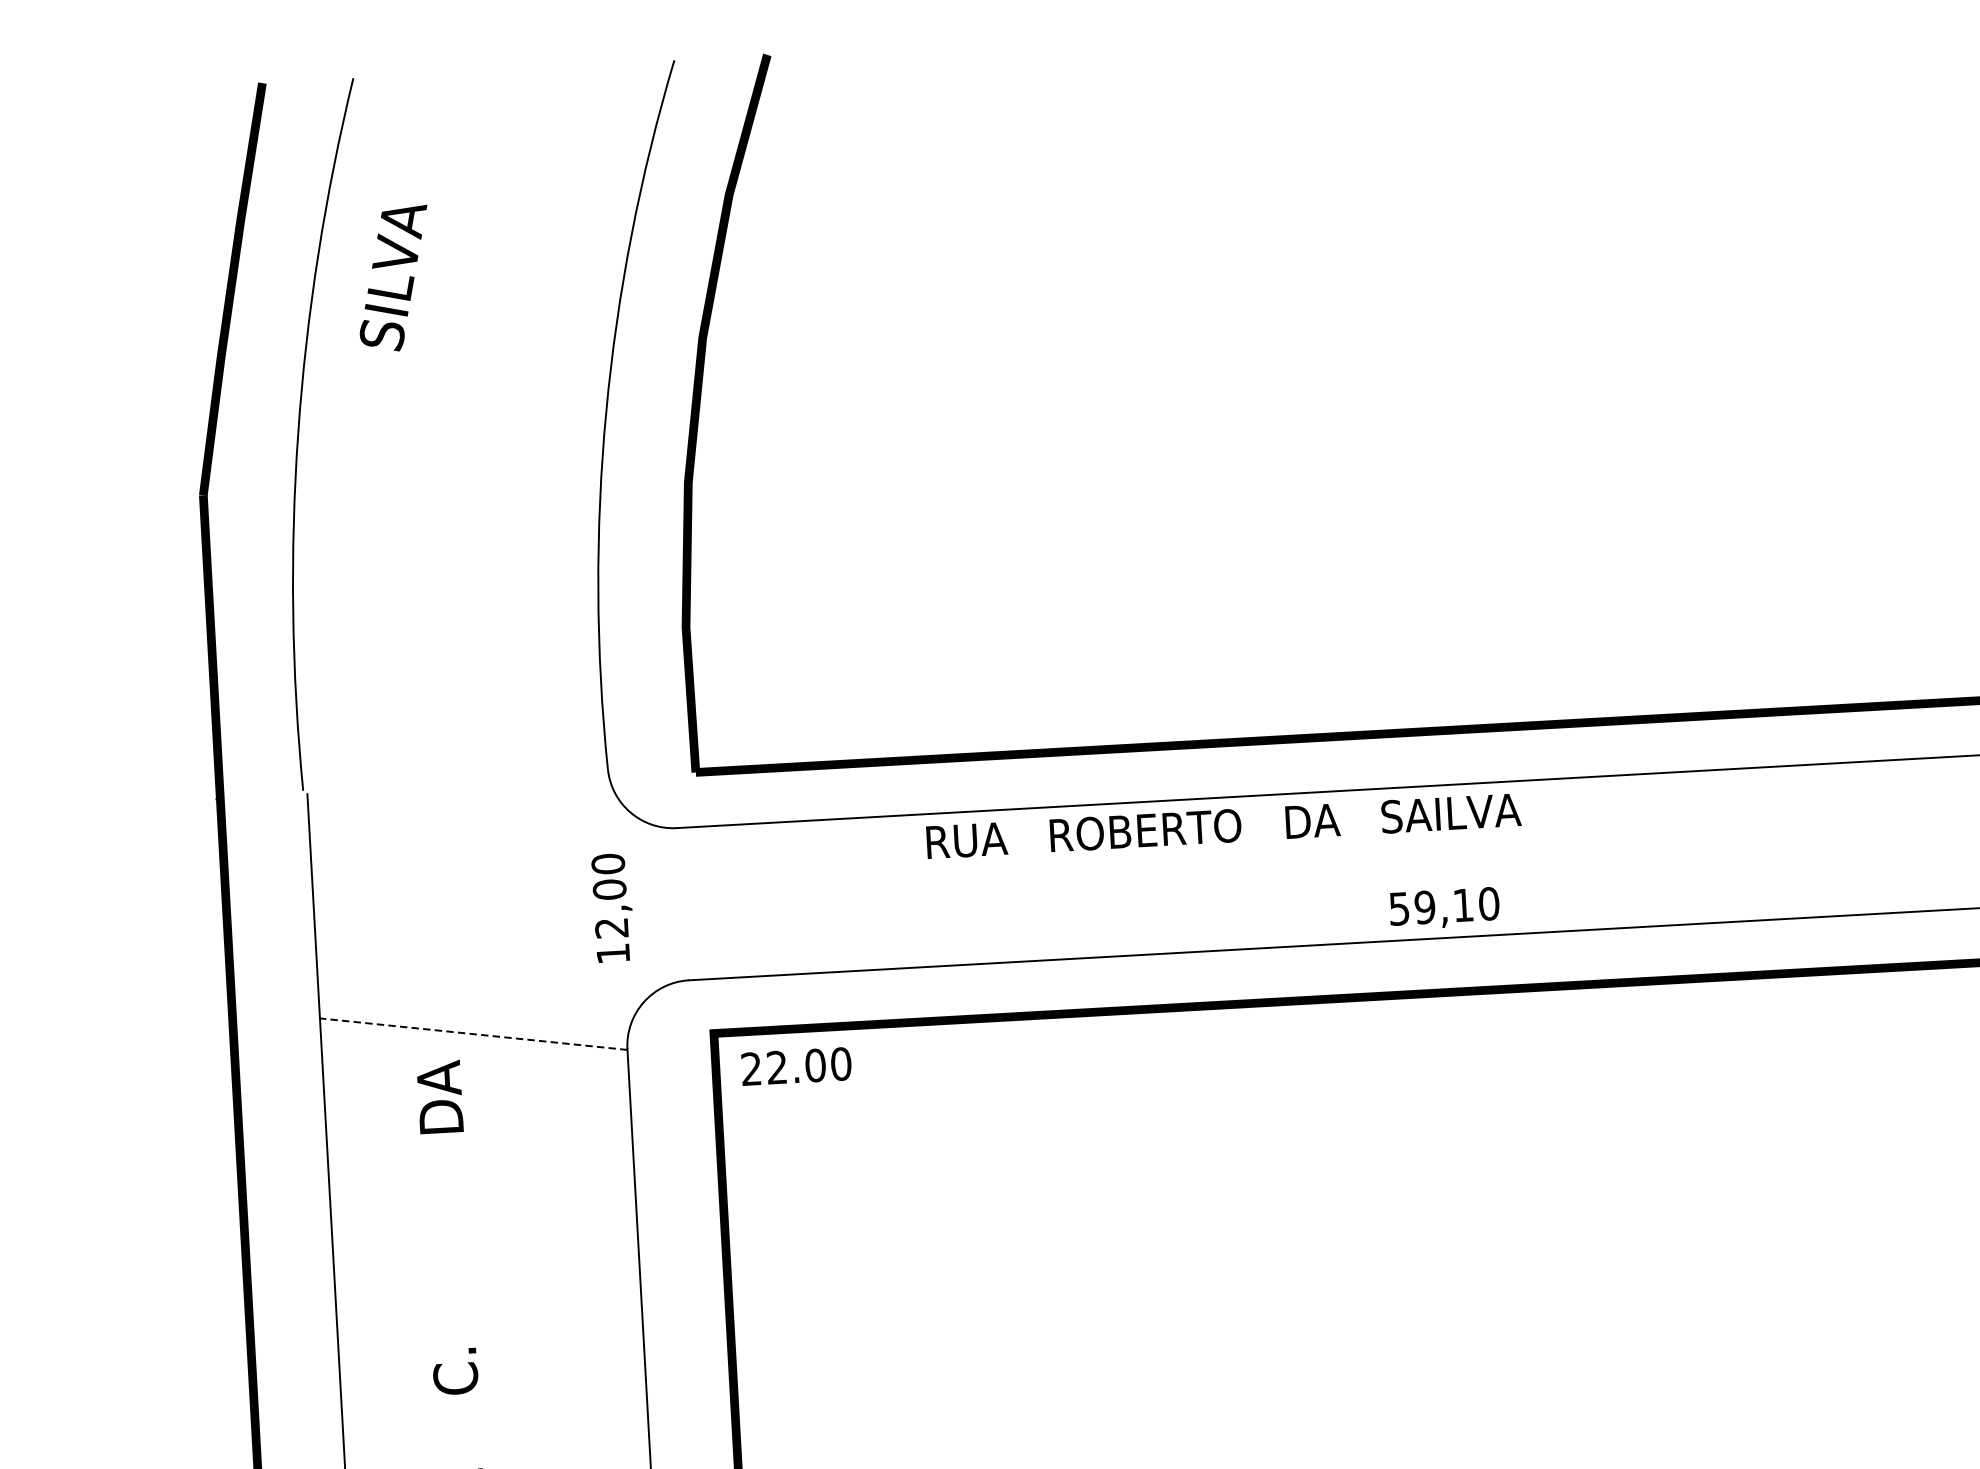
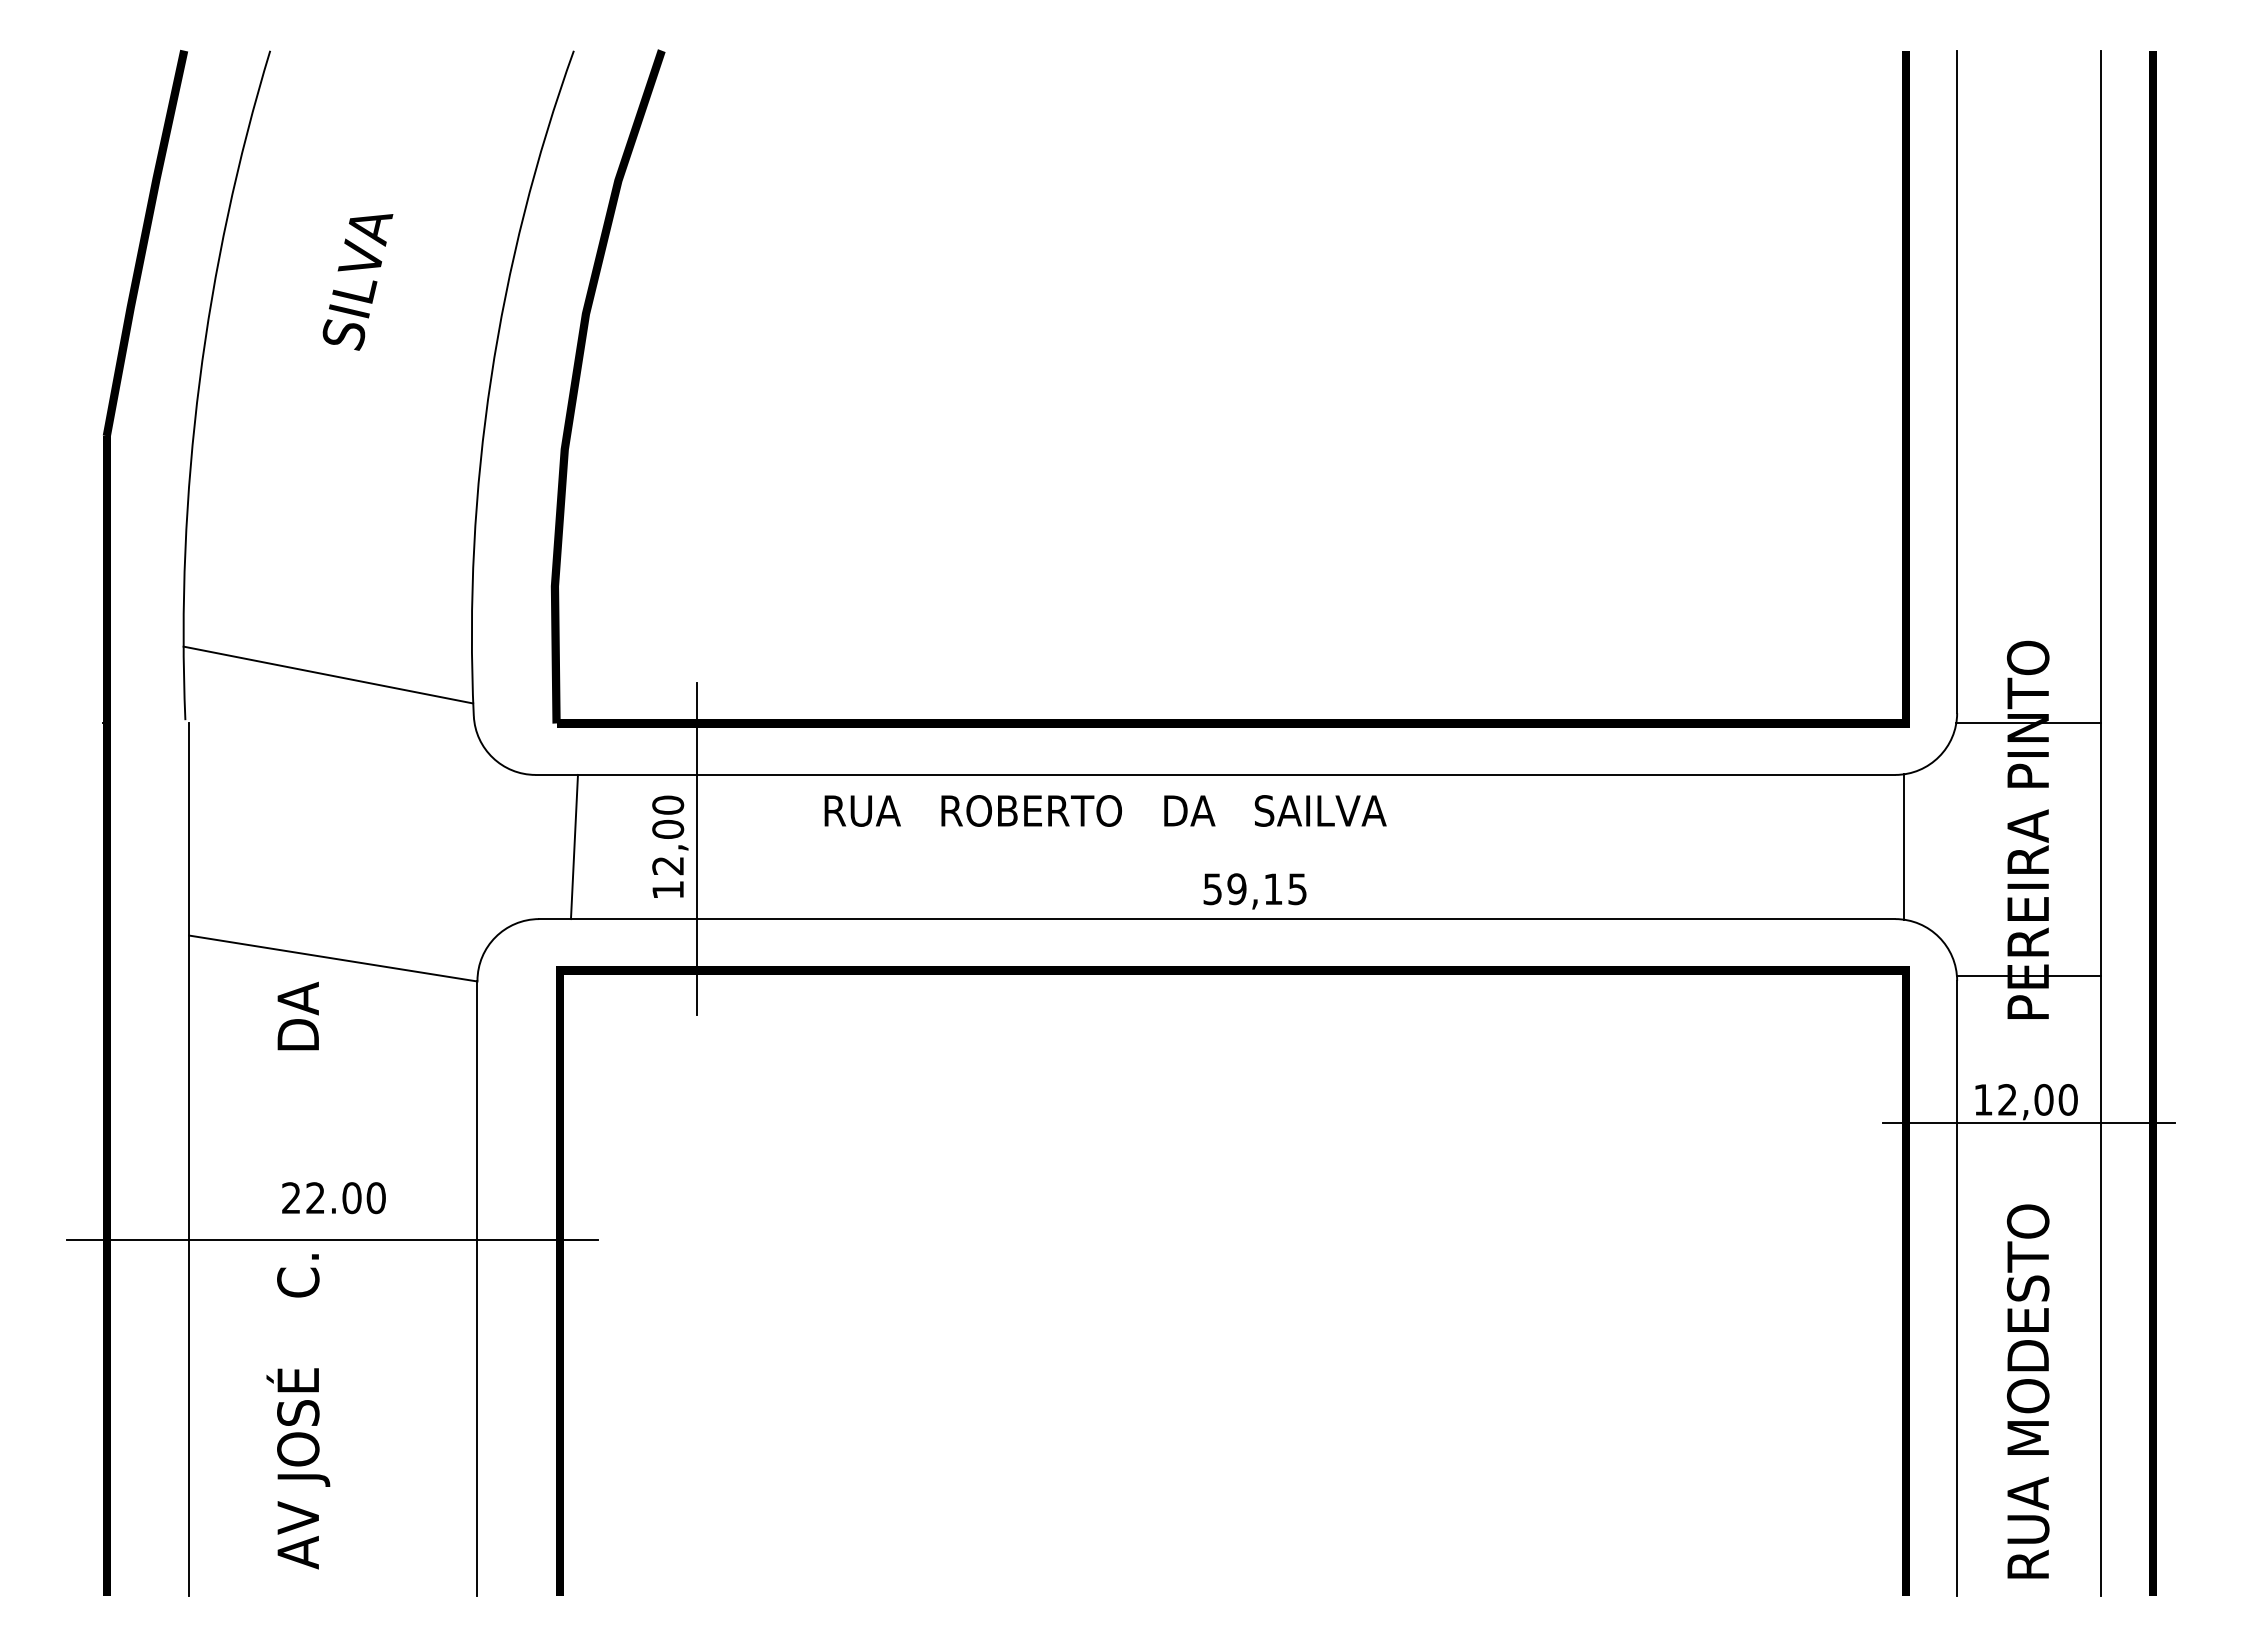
text: (393, 279) -> (357, 282), moved
line: (451, 734) -> (328, 674), added
text: (1223, 825) -> (1105, 810), moved
line: (851, 896) -> (696, 848), added
line: (721, 901) -> (573, 846), added
text: (1489, 904) -> (1297, 889), 59,10 -> 59,15
text: (613, 907) -> (670, 846), moved
line: (473, 1034) -> (333, 958), dashed -> solid
text: (796, 1067) -> (333, 1198), moved
line: (489, 1332) -> (332, 1240), added

